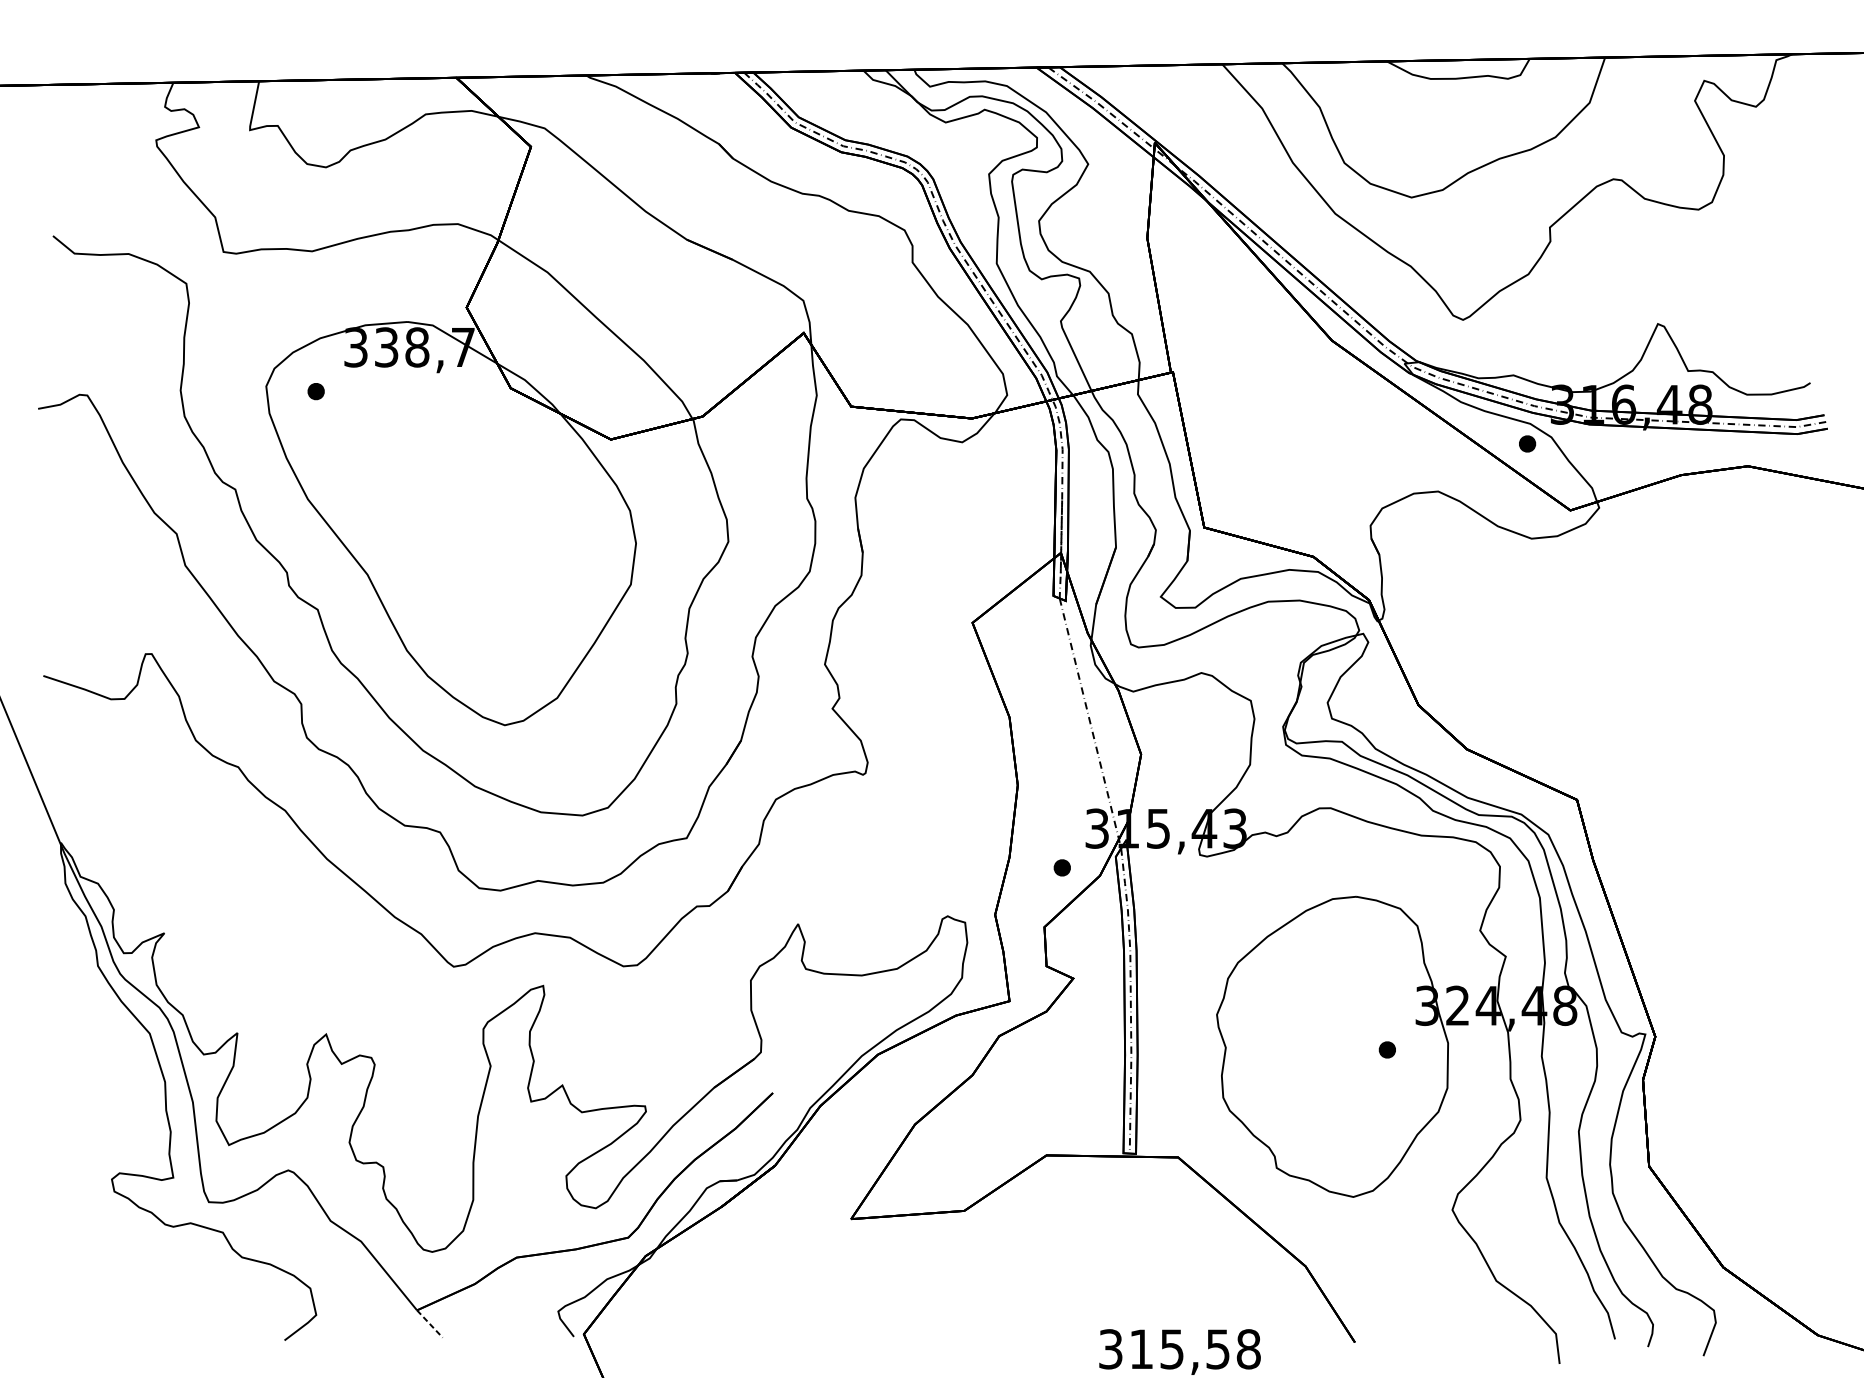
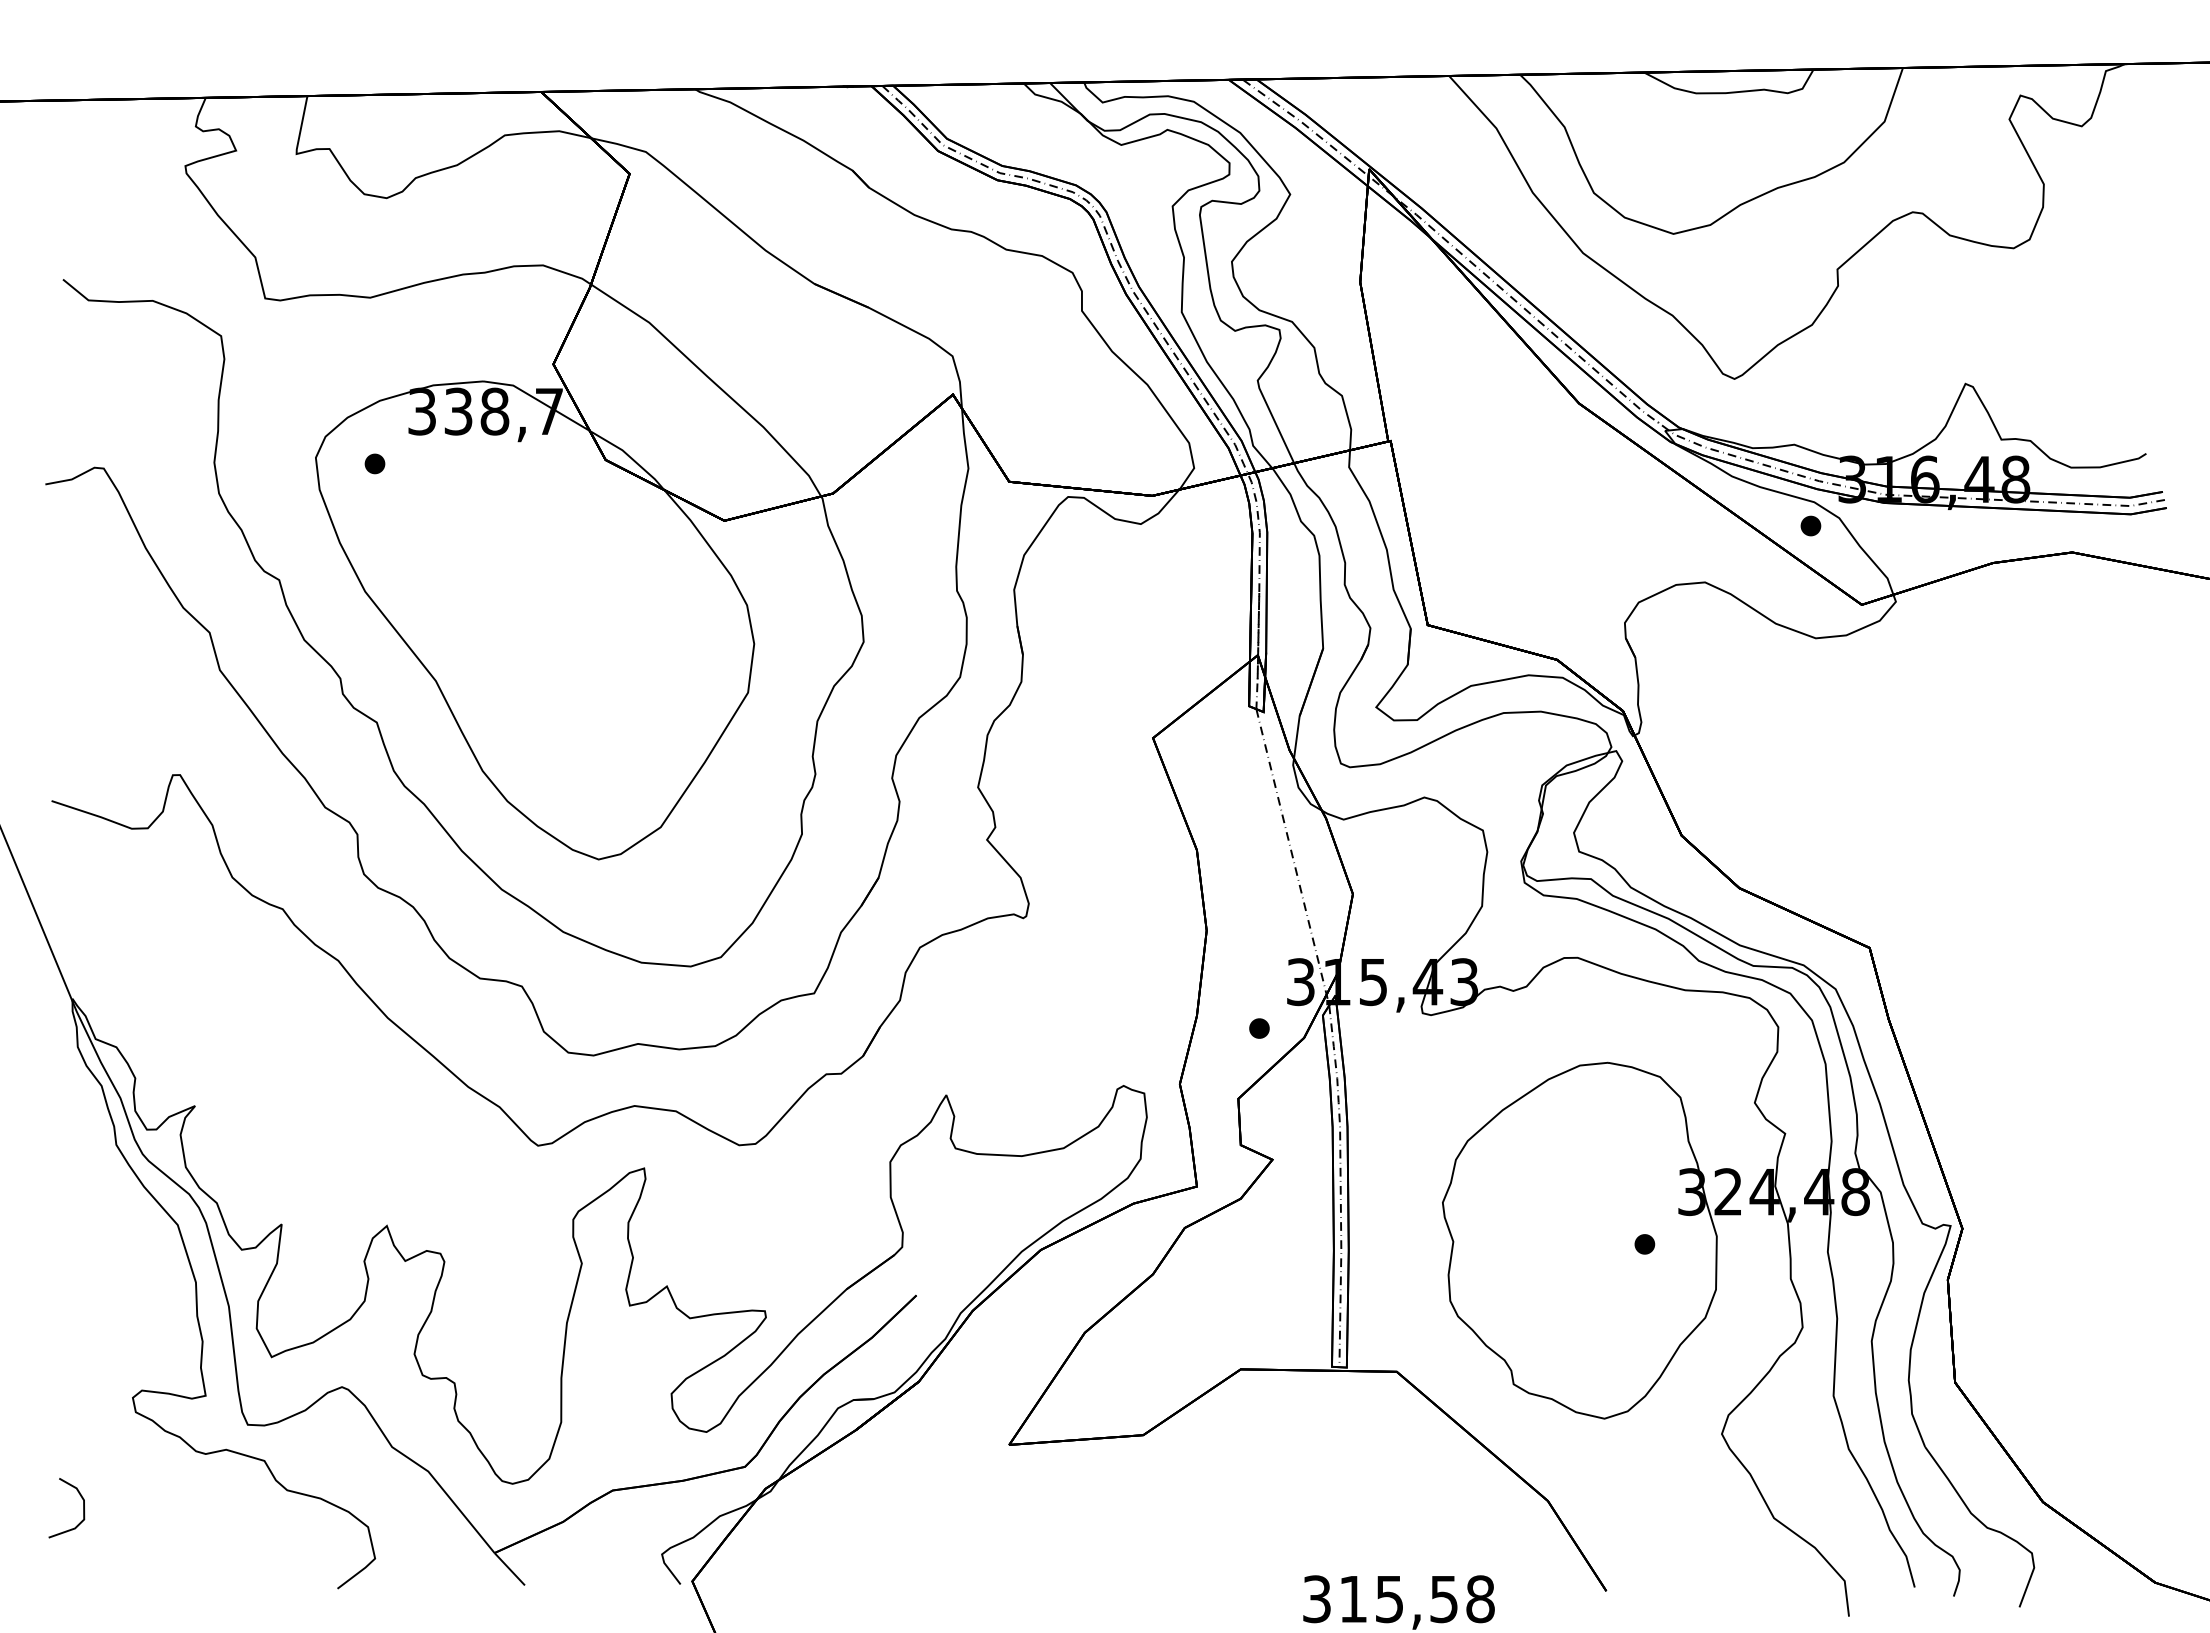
curve: (70, 1272) -> (83, 1508), added
line: (430, 1324) -> (510, 1569), dashed -> solid

